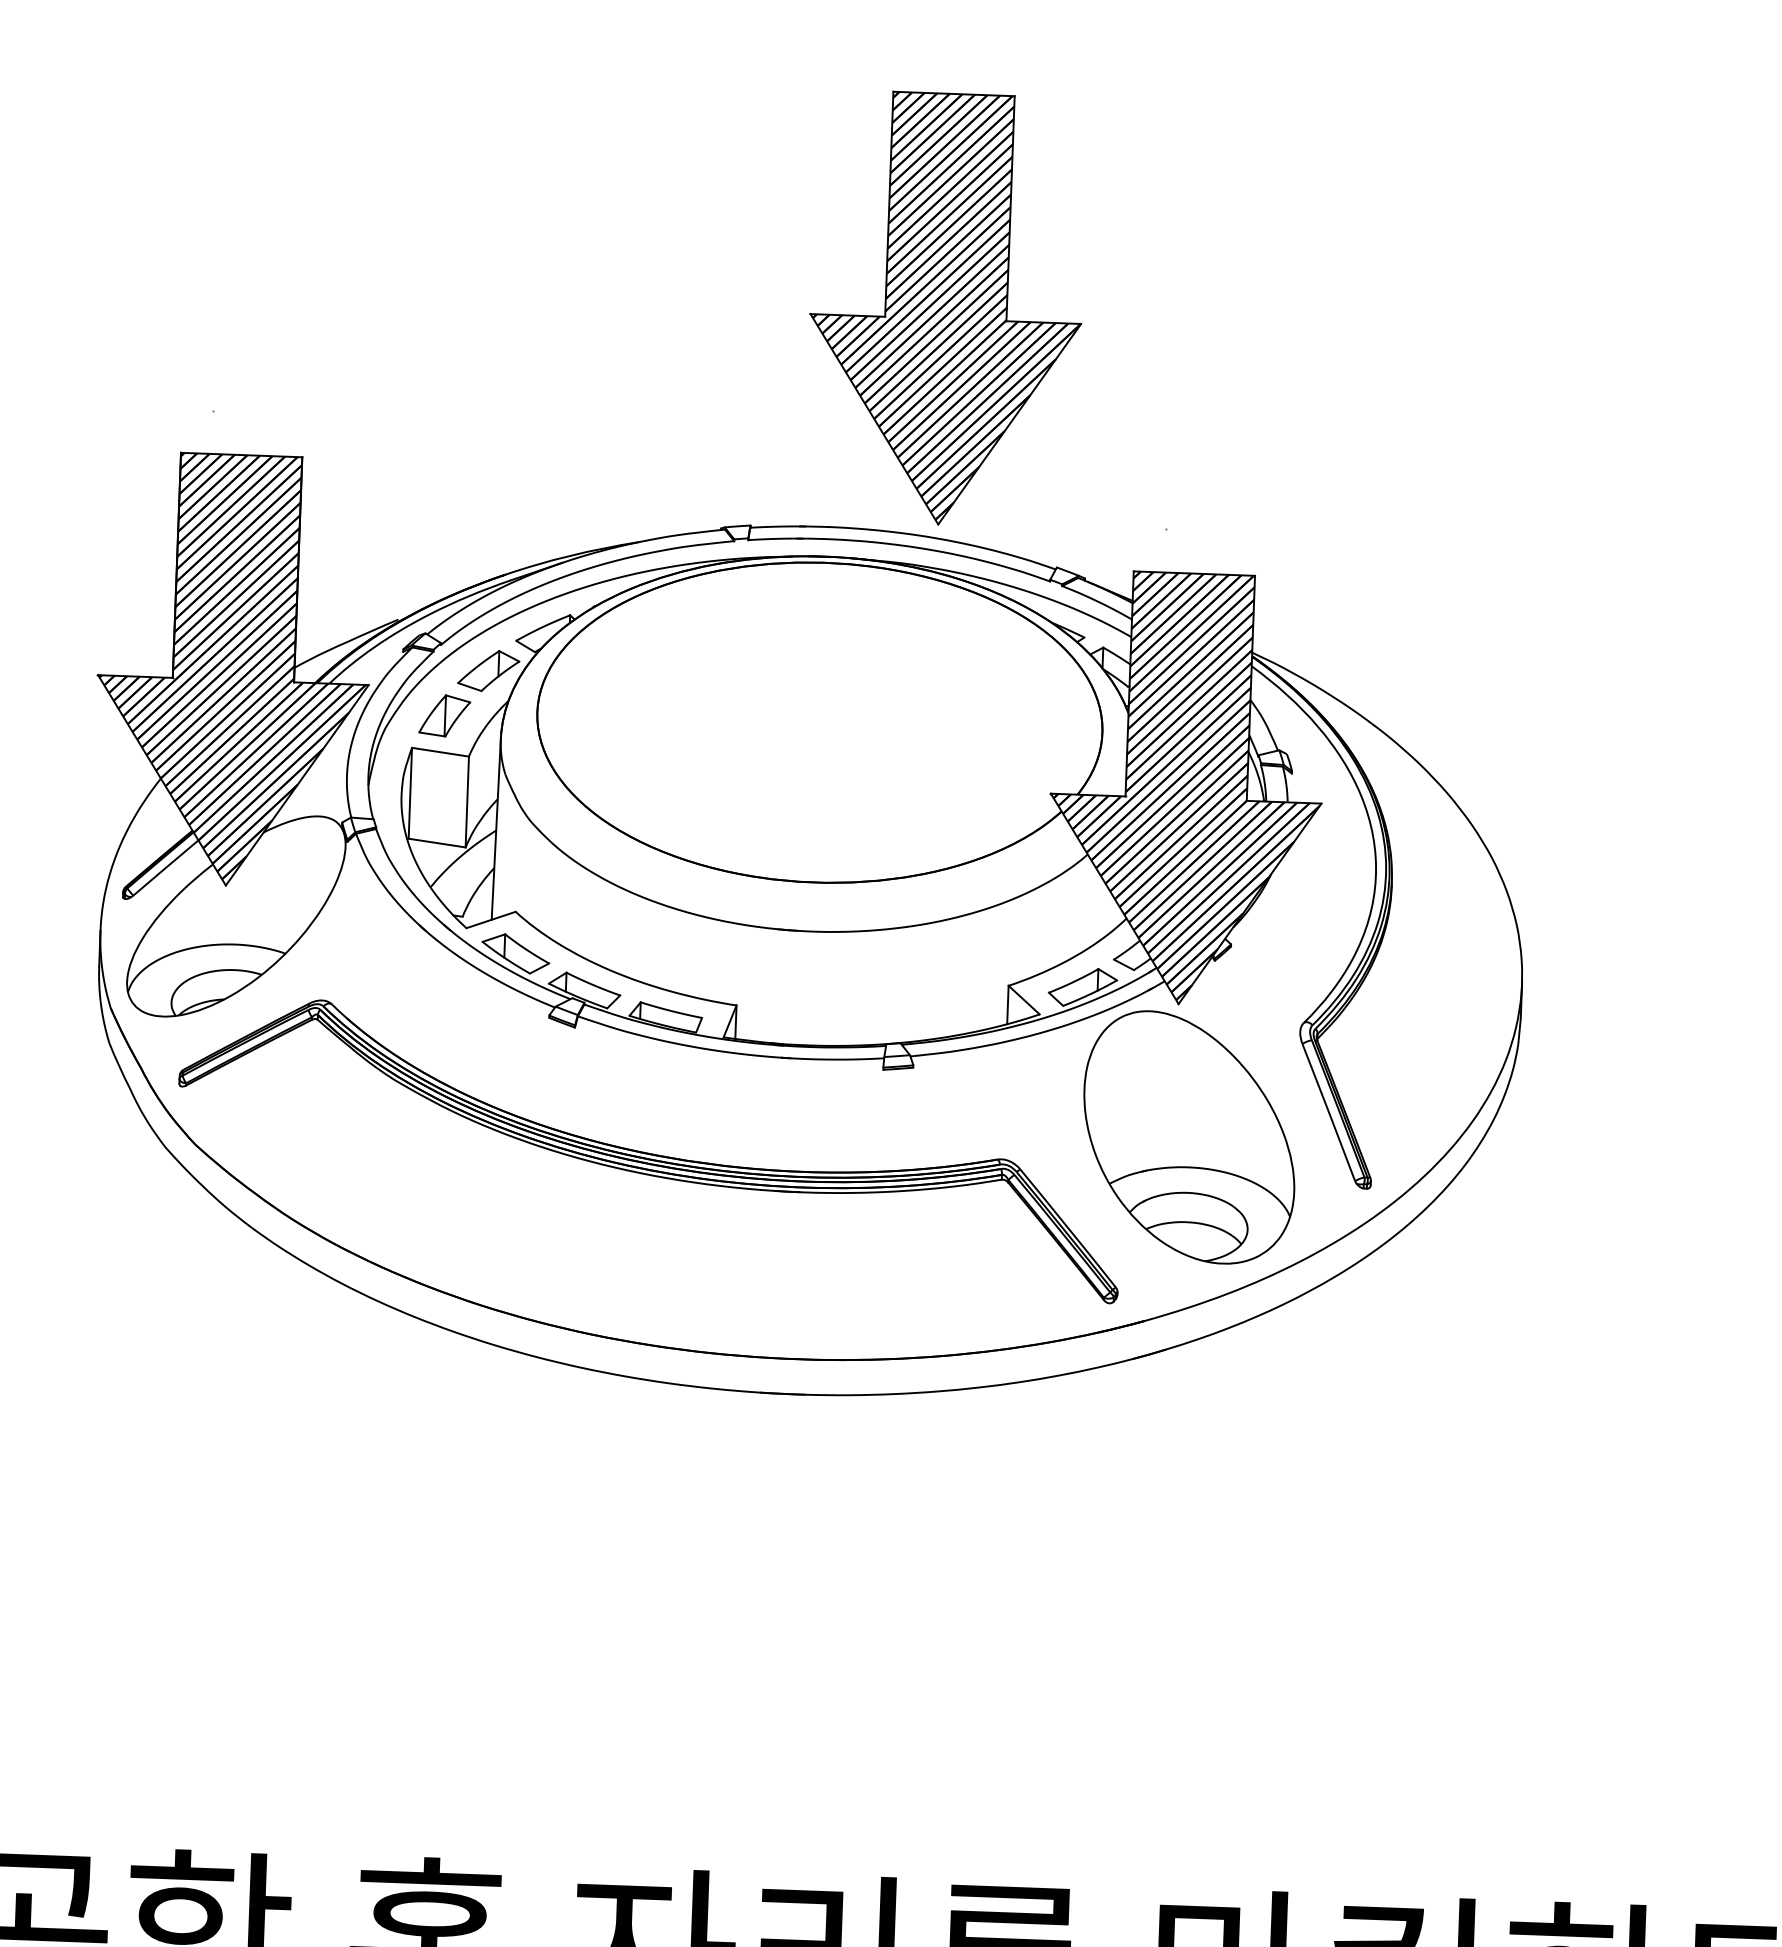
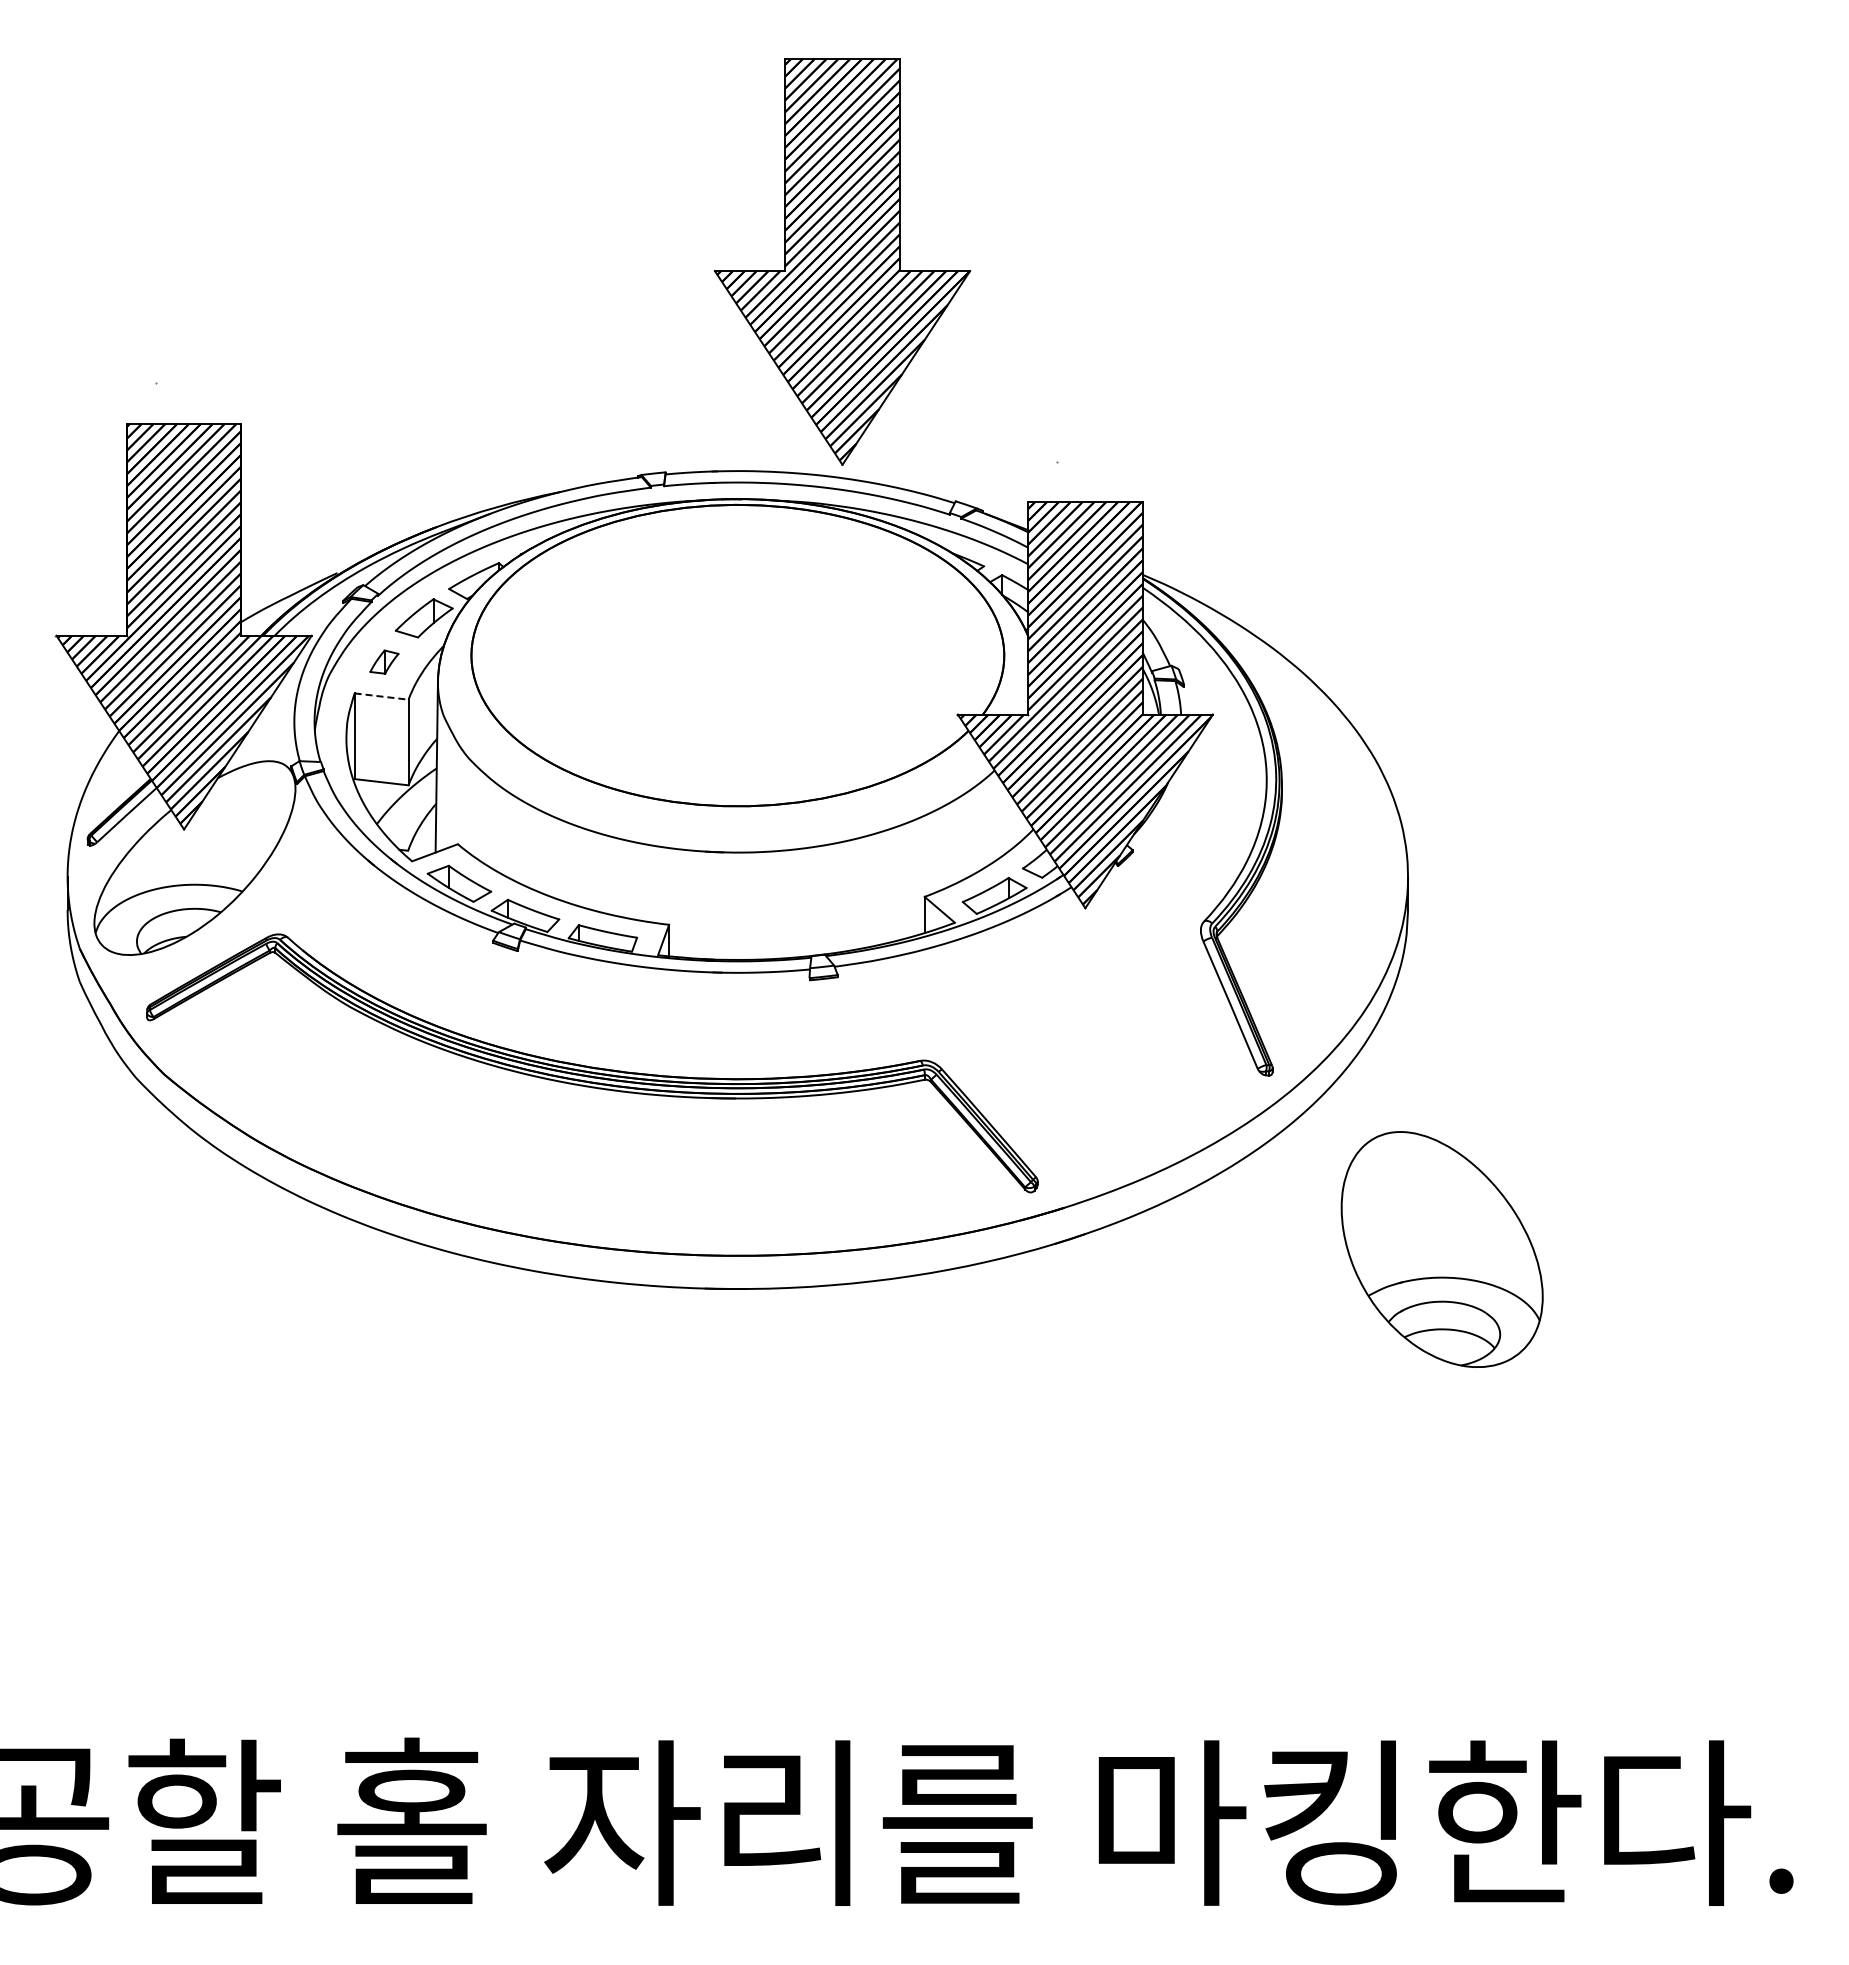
part: (444, 715) -> (384, 661), size x0.6
line: (441, 752) -> (382, 696), solid -> dashed
part: (1188, 1137) -> (1441, 1249), moved

